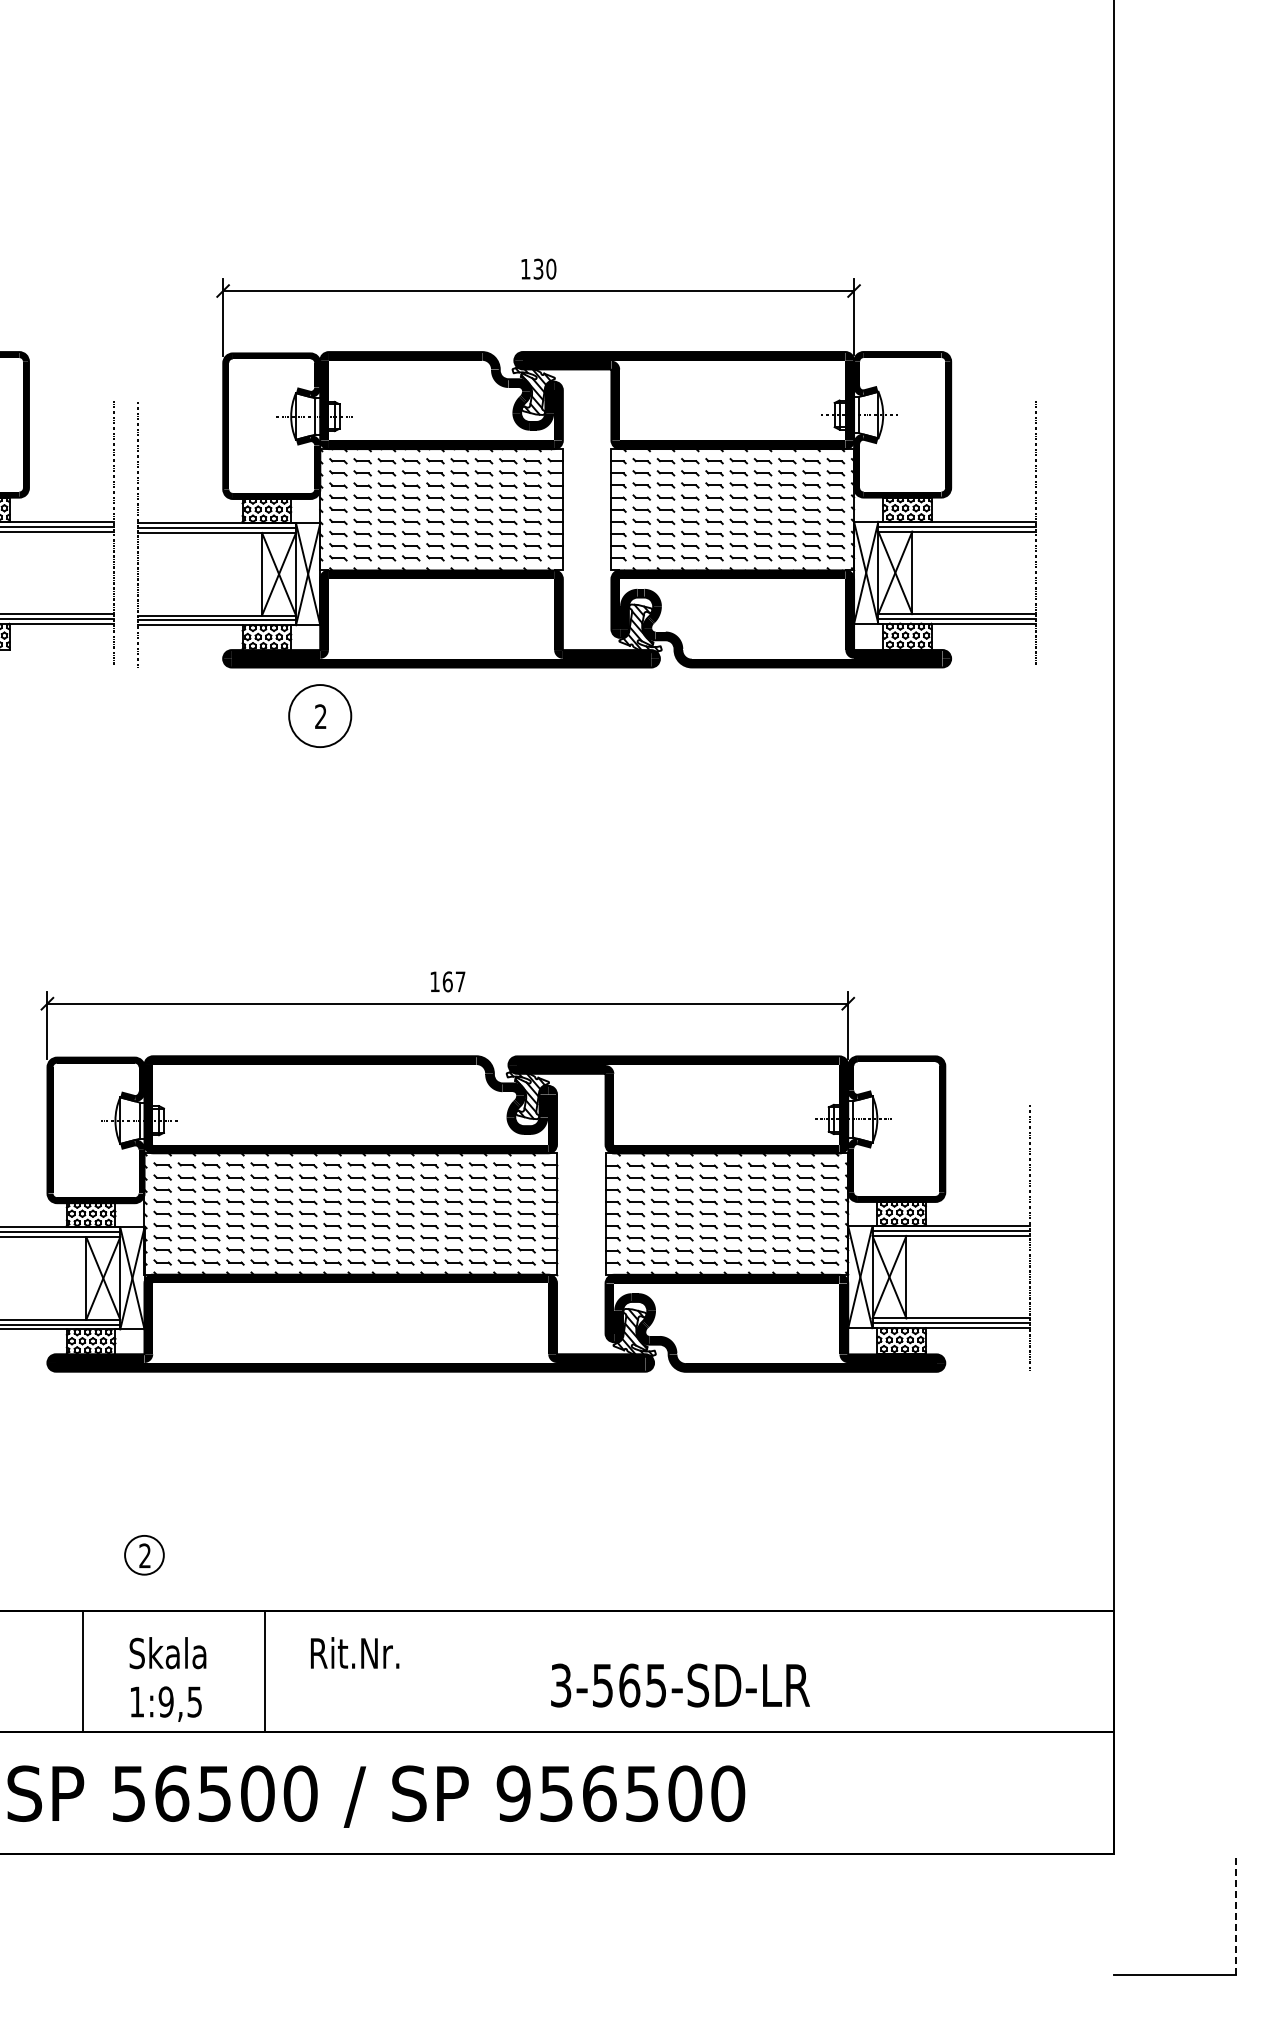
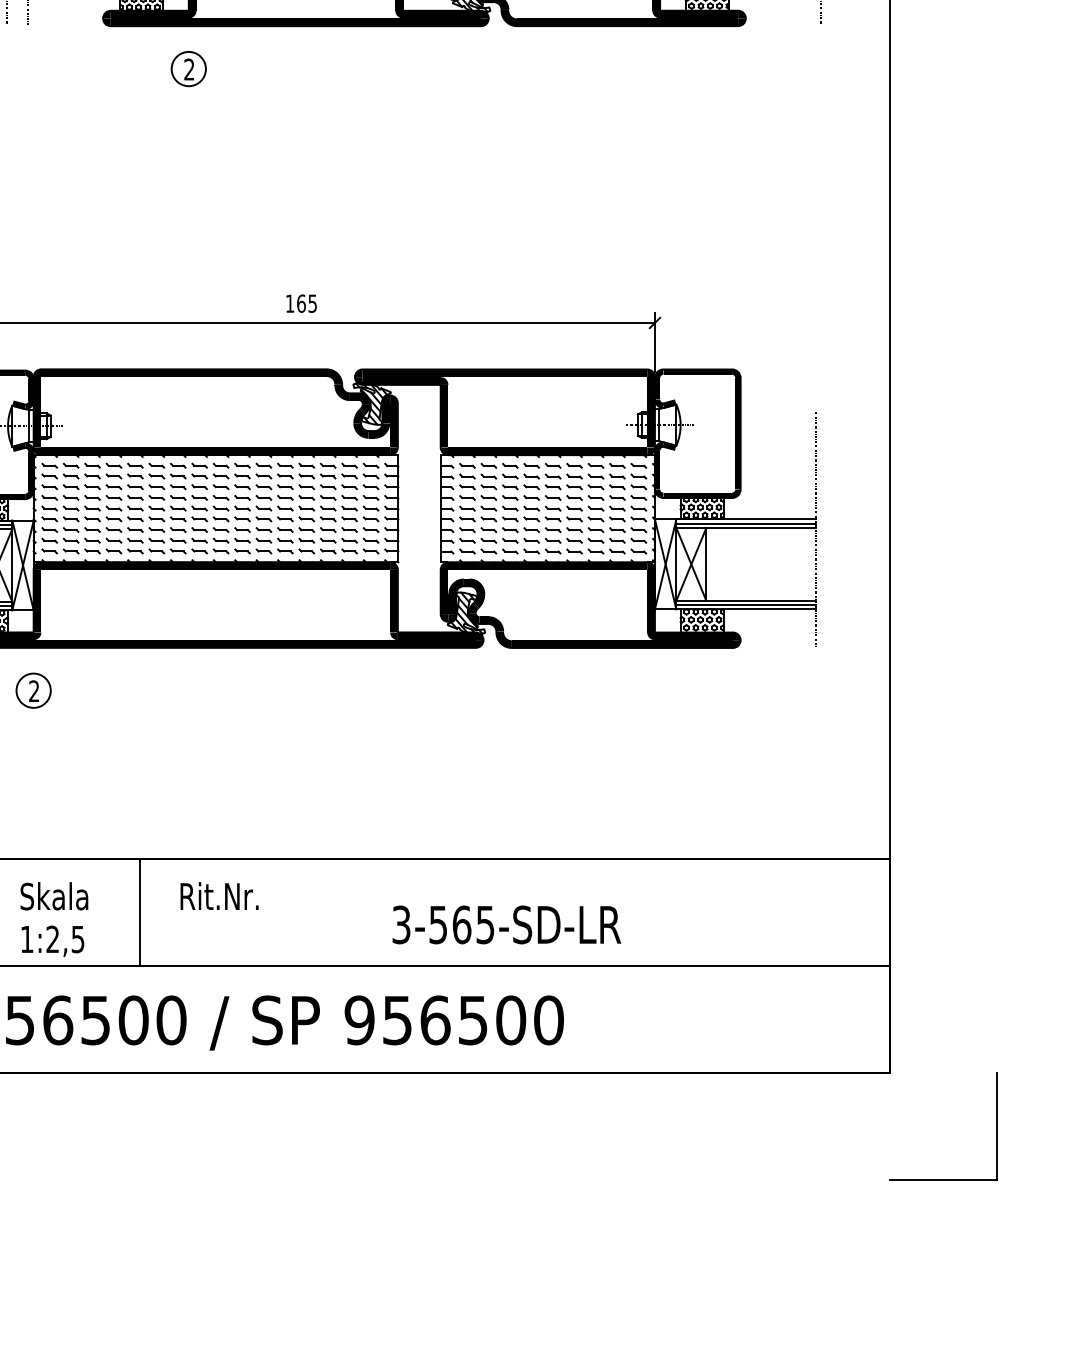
circle: (319, 715) -> (188, 68), size x0.62
text: (460, 981) -> (312, 303), 167 -> 165
part: (144, 1555) -> (33, 690), moved
text: (165, 1701) -> (52, 938), 1:9,5 -> 1:2,5
line: (1235, 1914) -> (996, 1127), dashed -> solid

